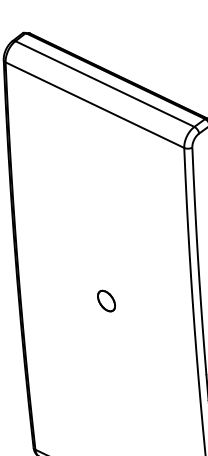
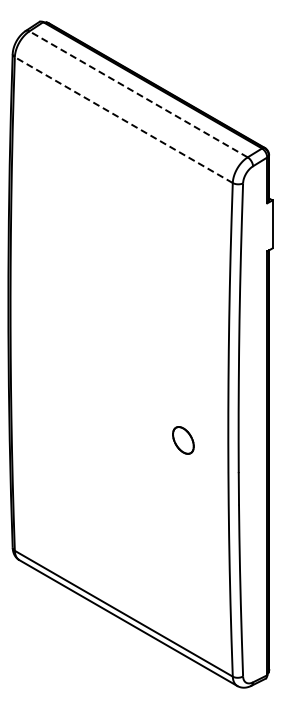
line: (104, 84) -> (138, 94), solid -> dashed
line: (94, 105) -> (123, 120), solid -> dashed
part: (106, 301) -> (183, 440), moved

